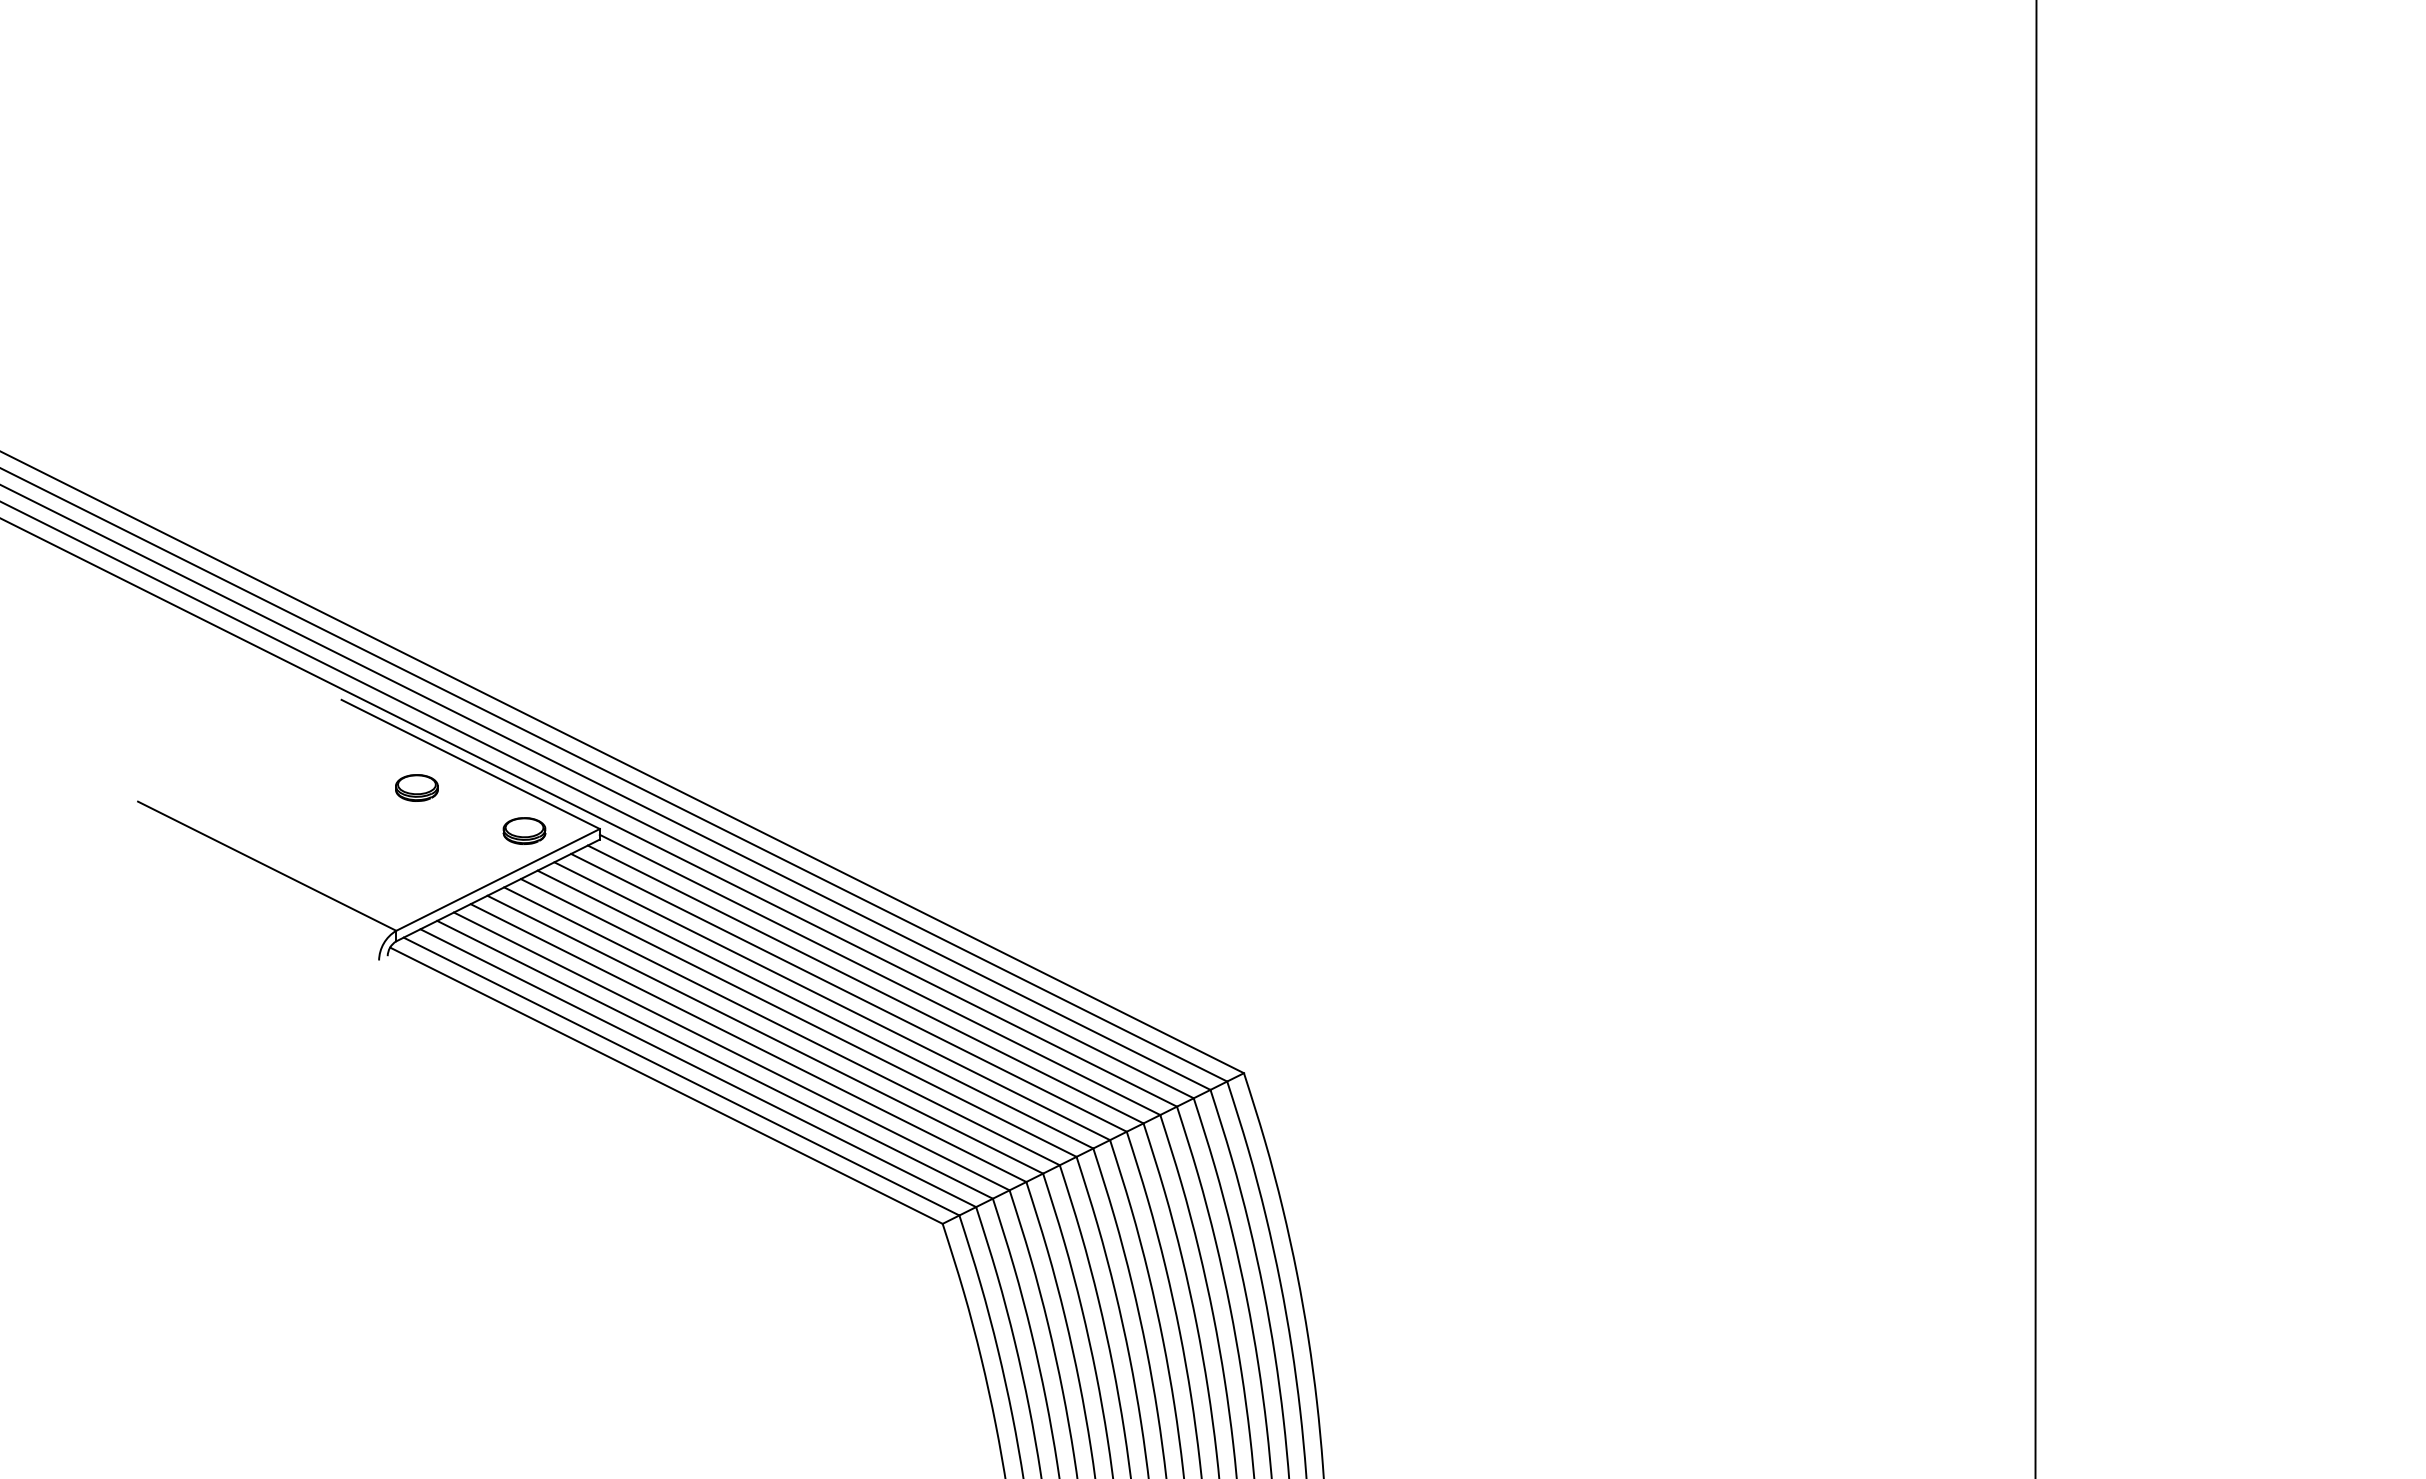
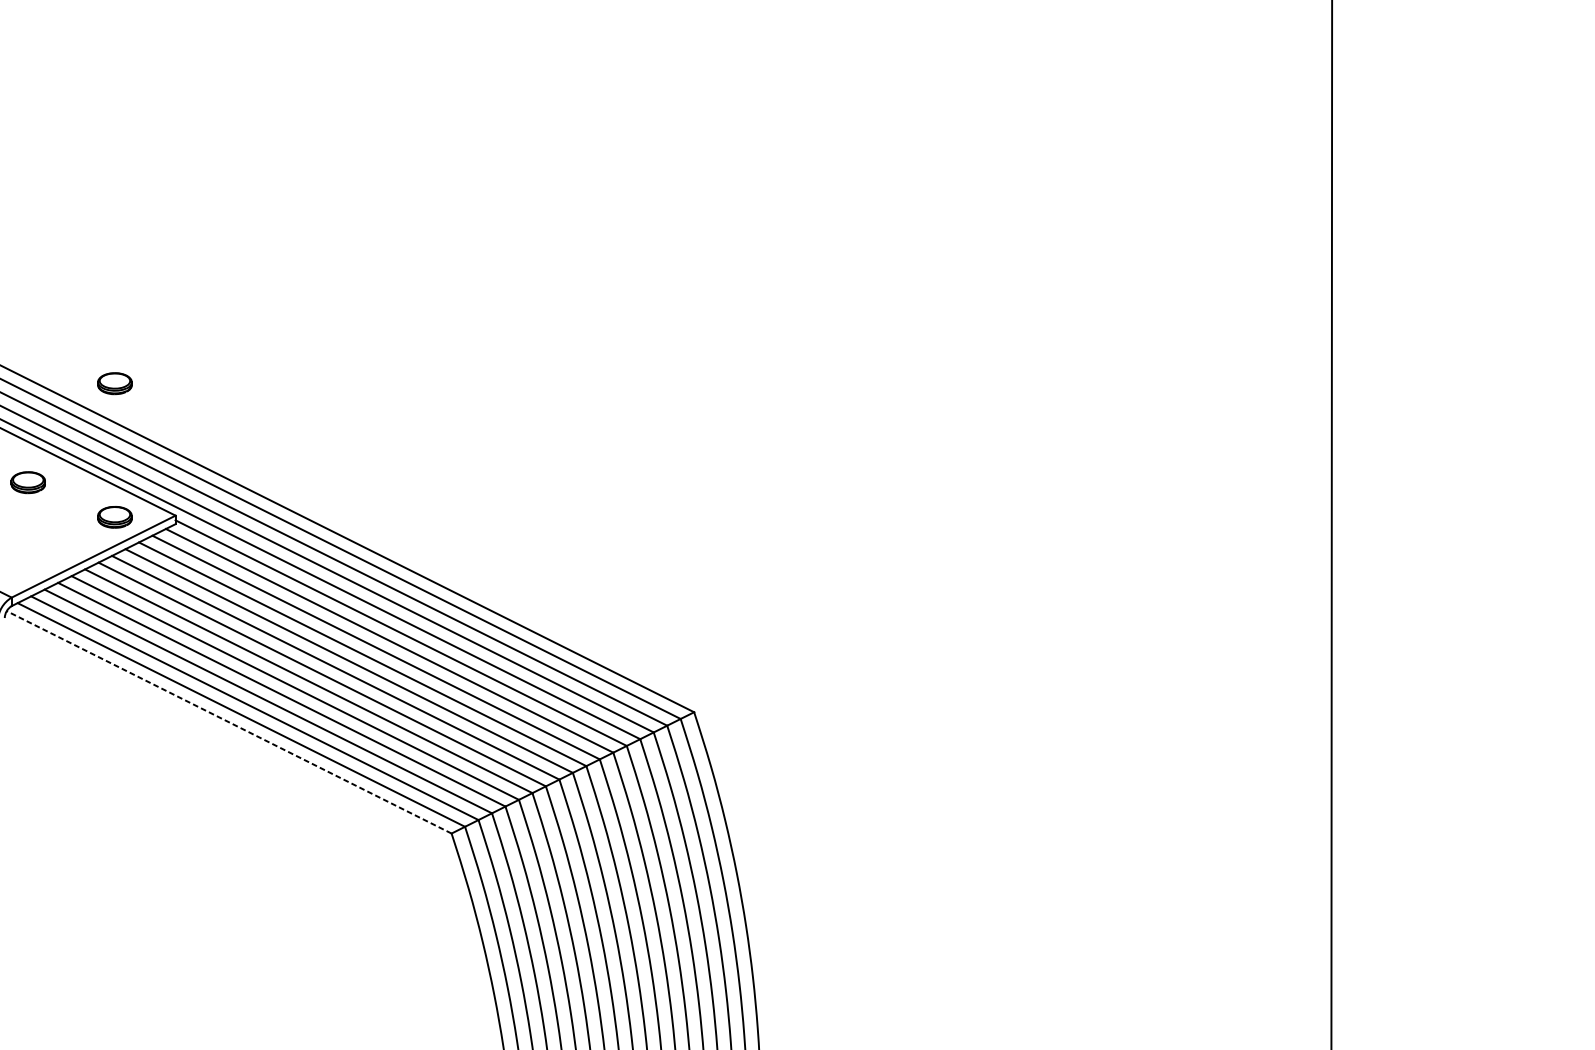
part: (524, 664) -> (114, 383), added
line: (666, 1085) -> (229, 722), solid -> dashed

